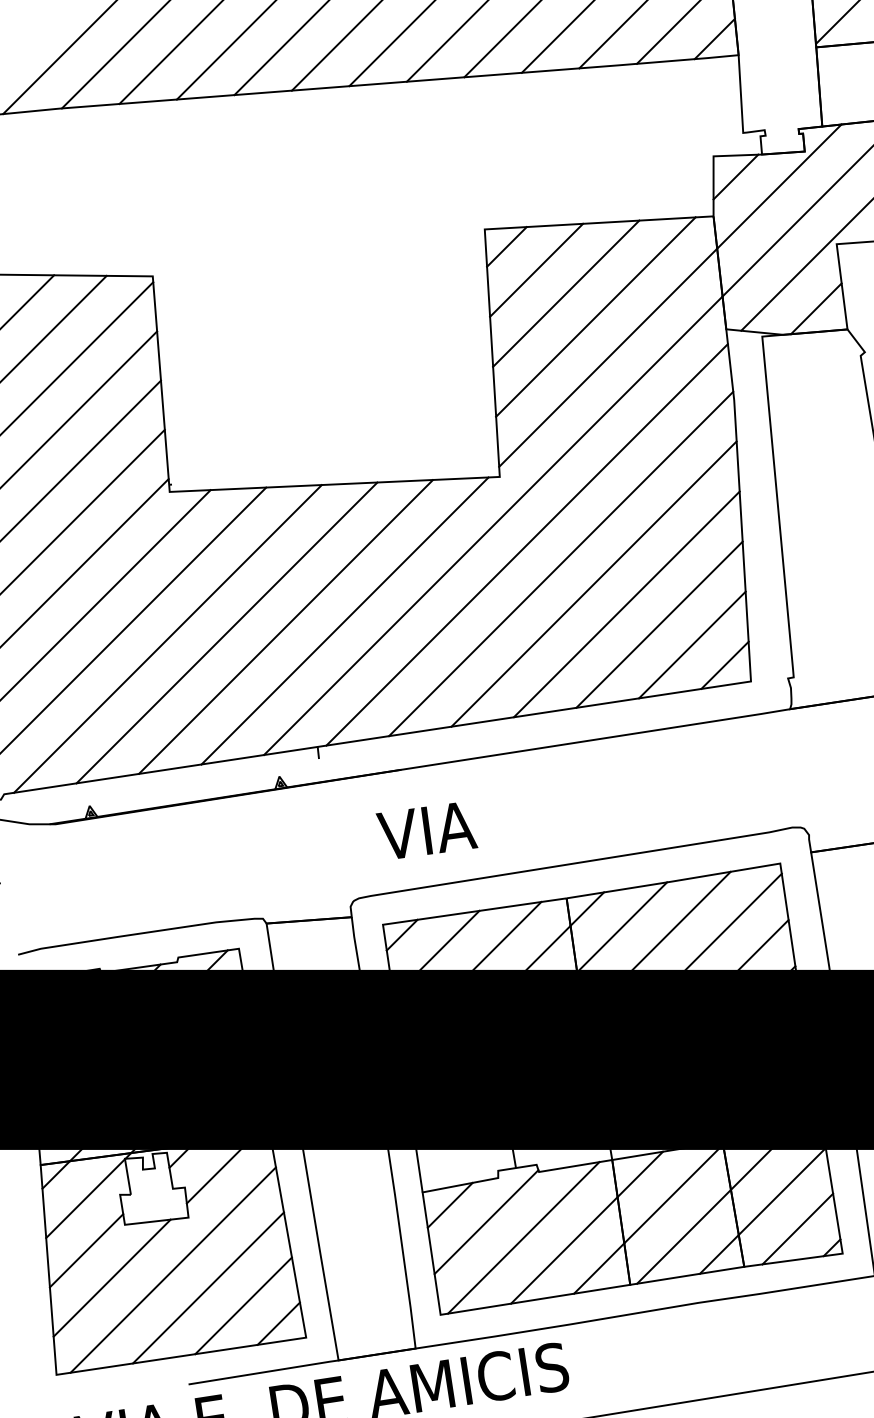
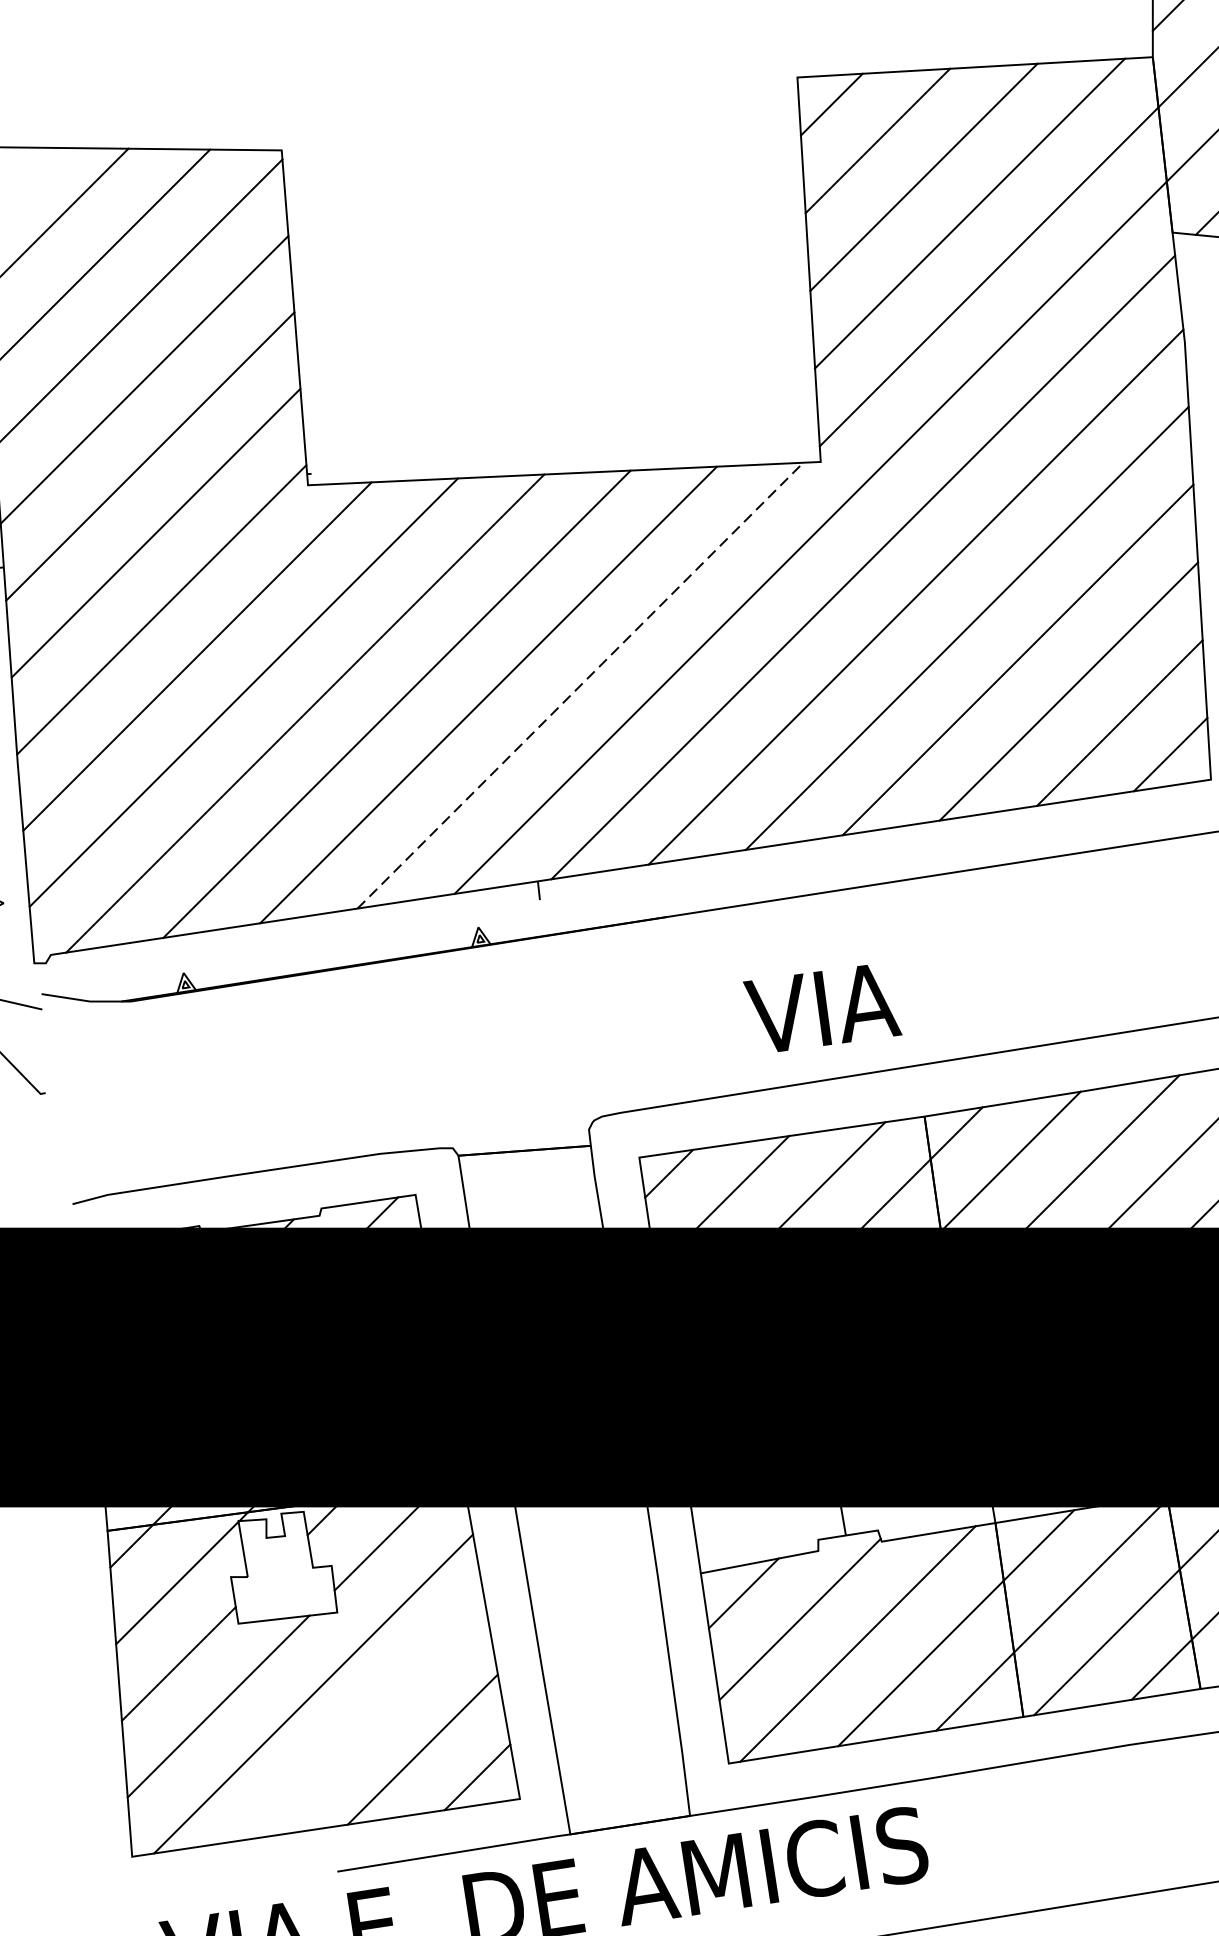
line: (345, 621) -> (581, 686), solid -> dashed
text: (426, 830) -> (821, 1008), moved
line: (208, 1287) -> (368, 1721), removed

